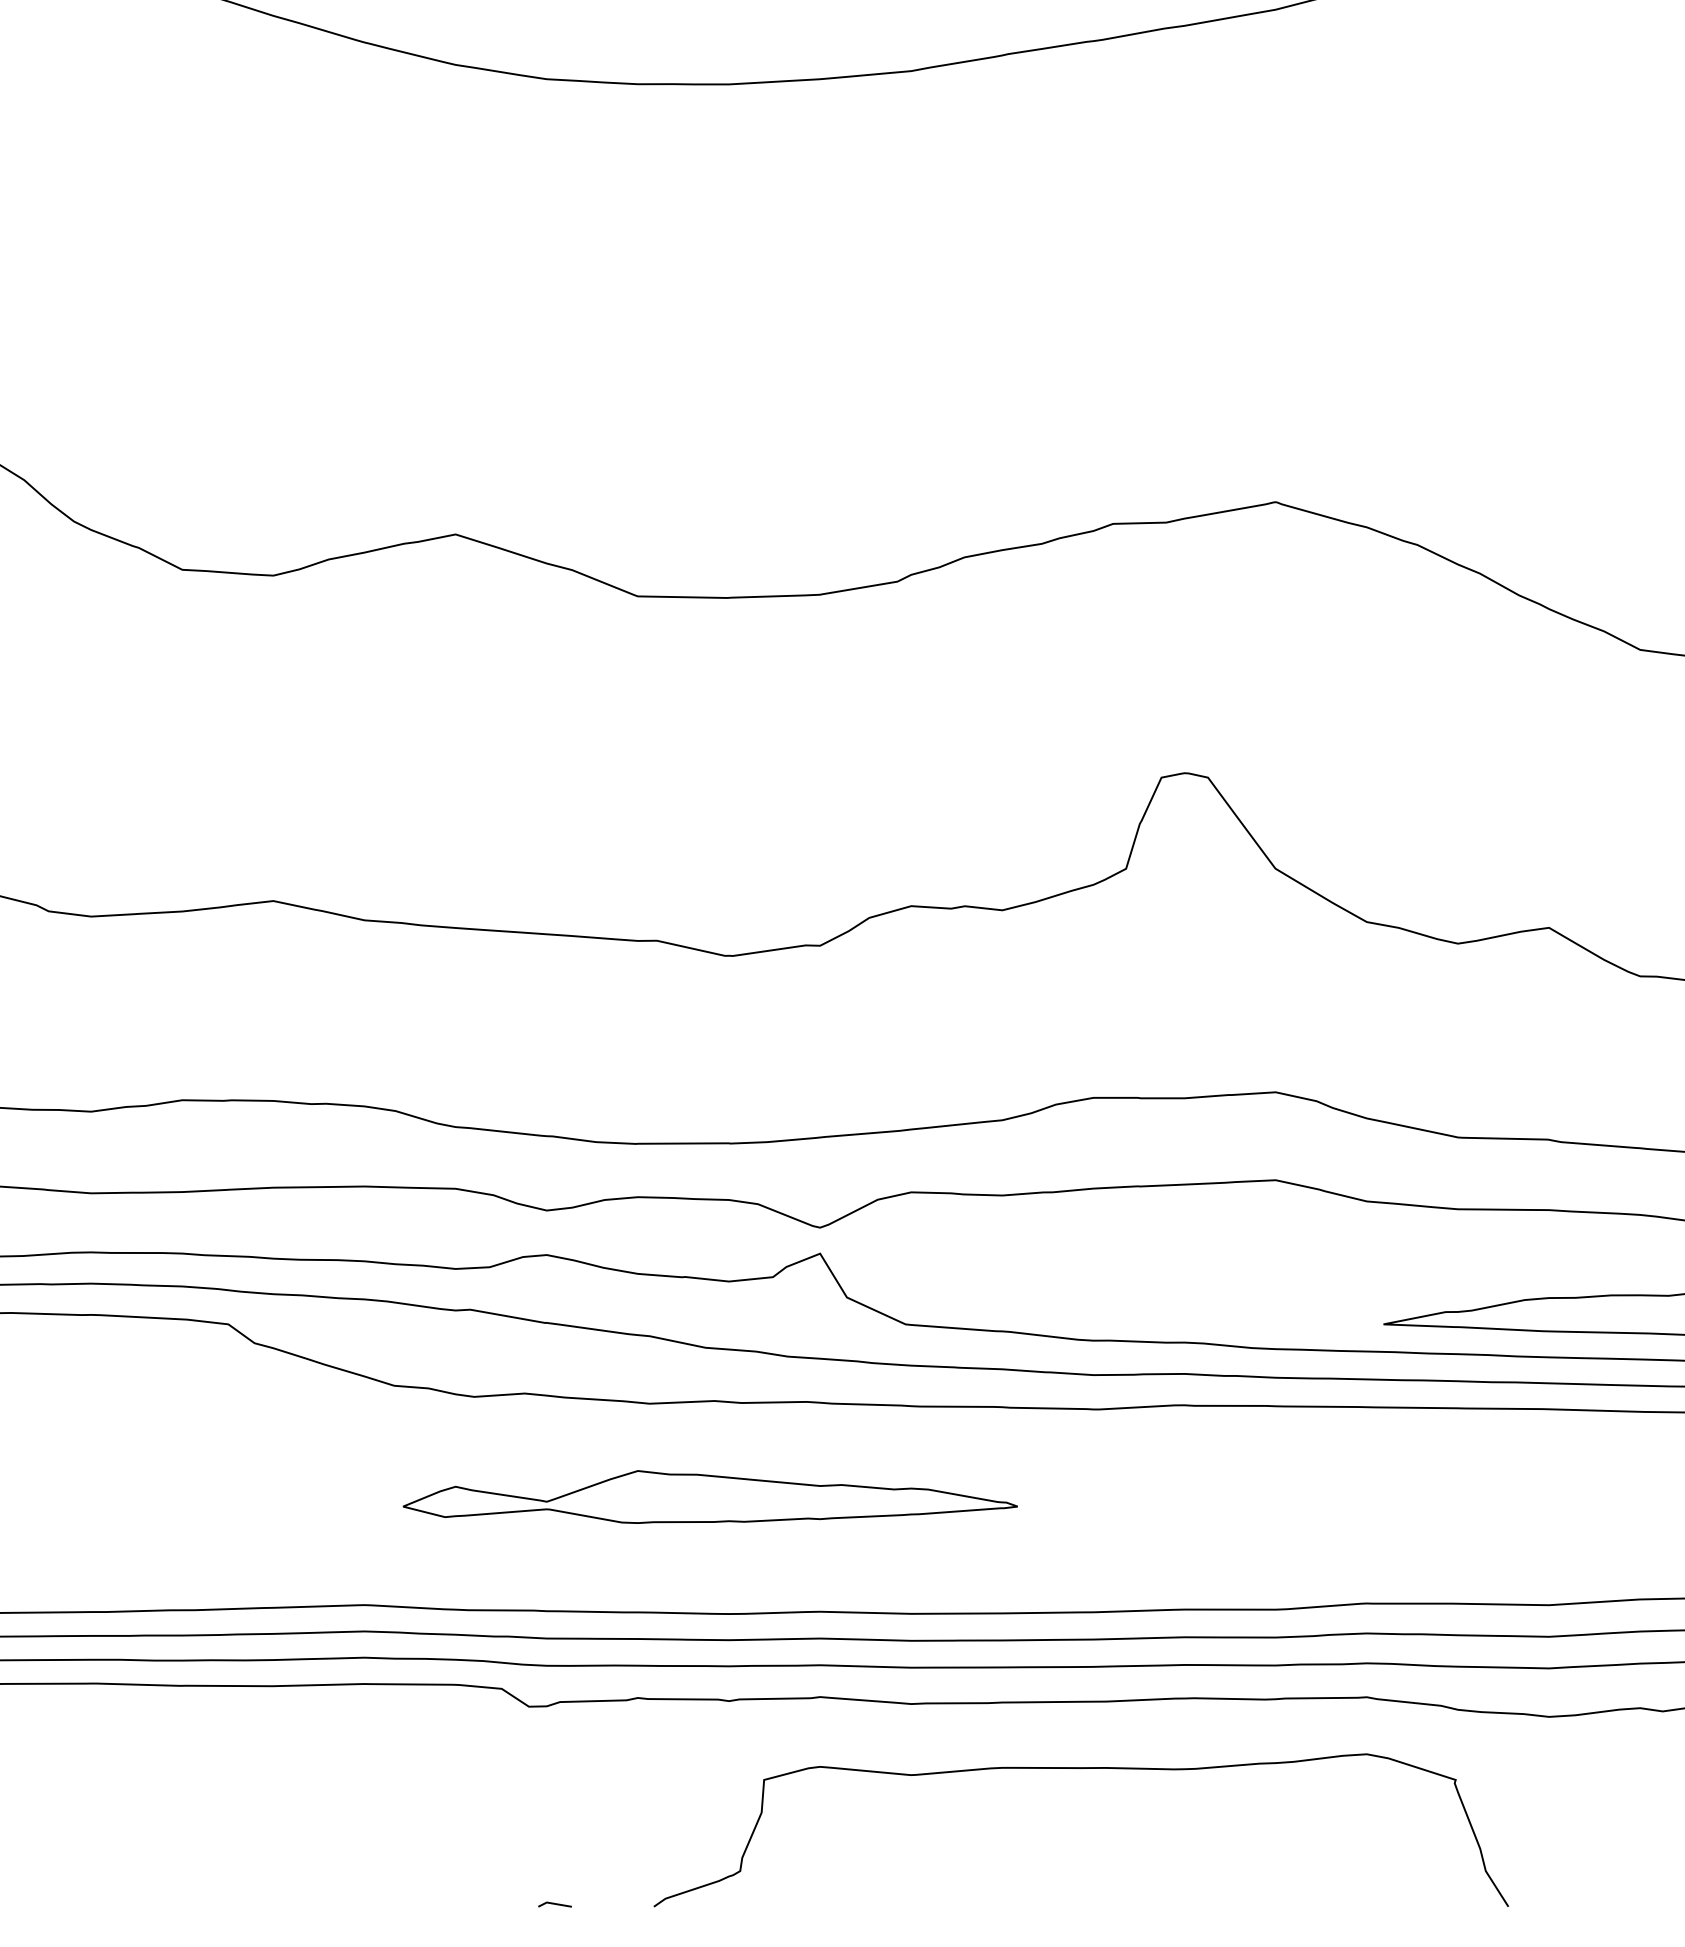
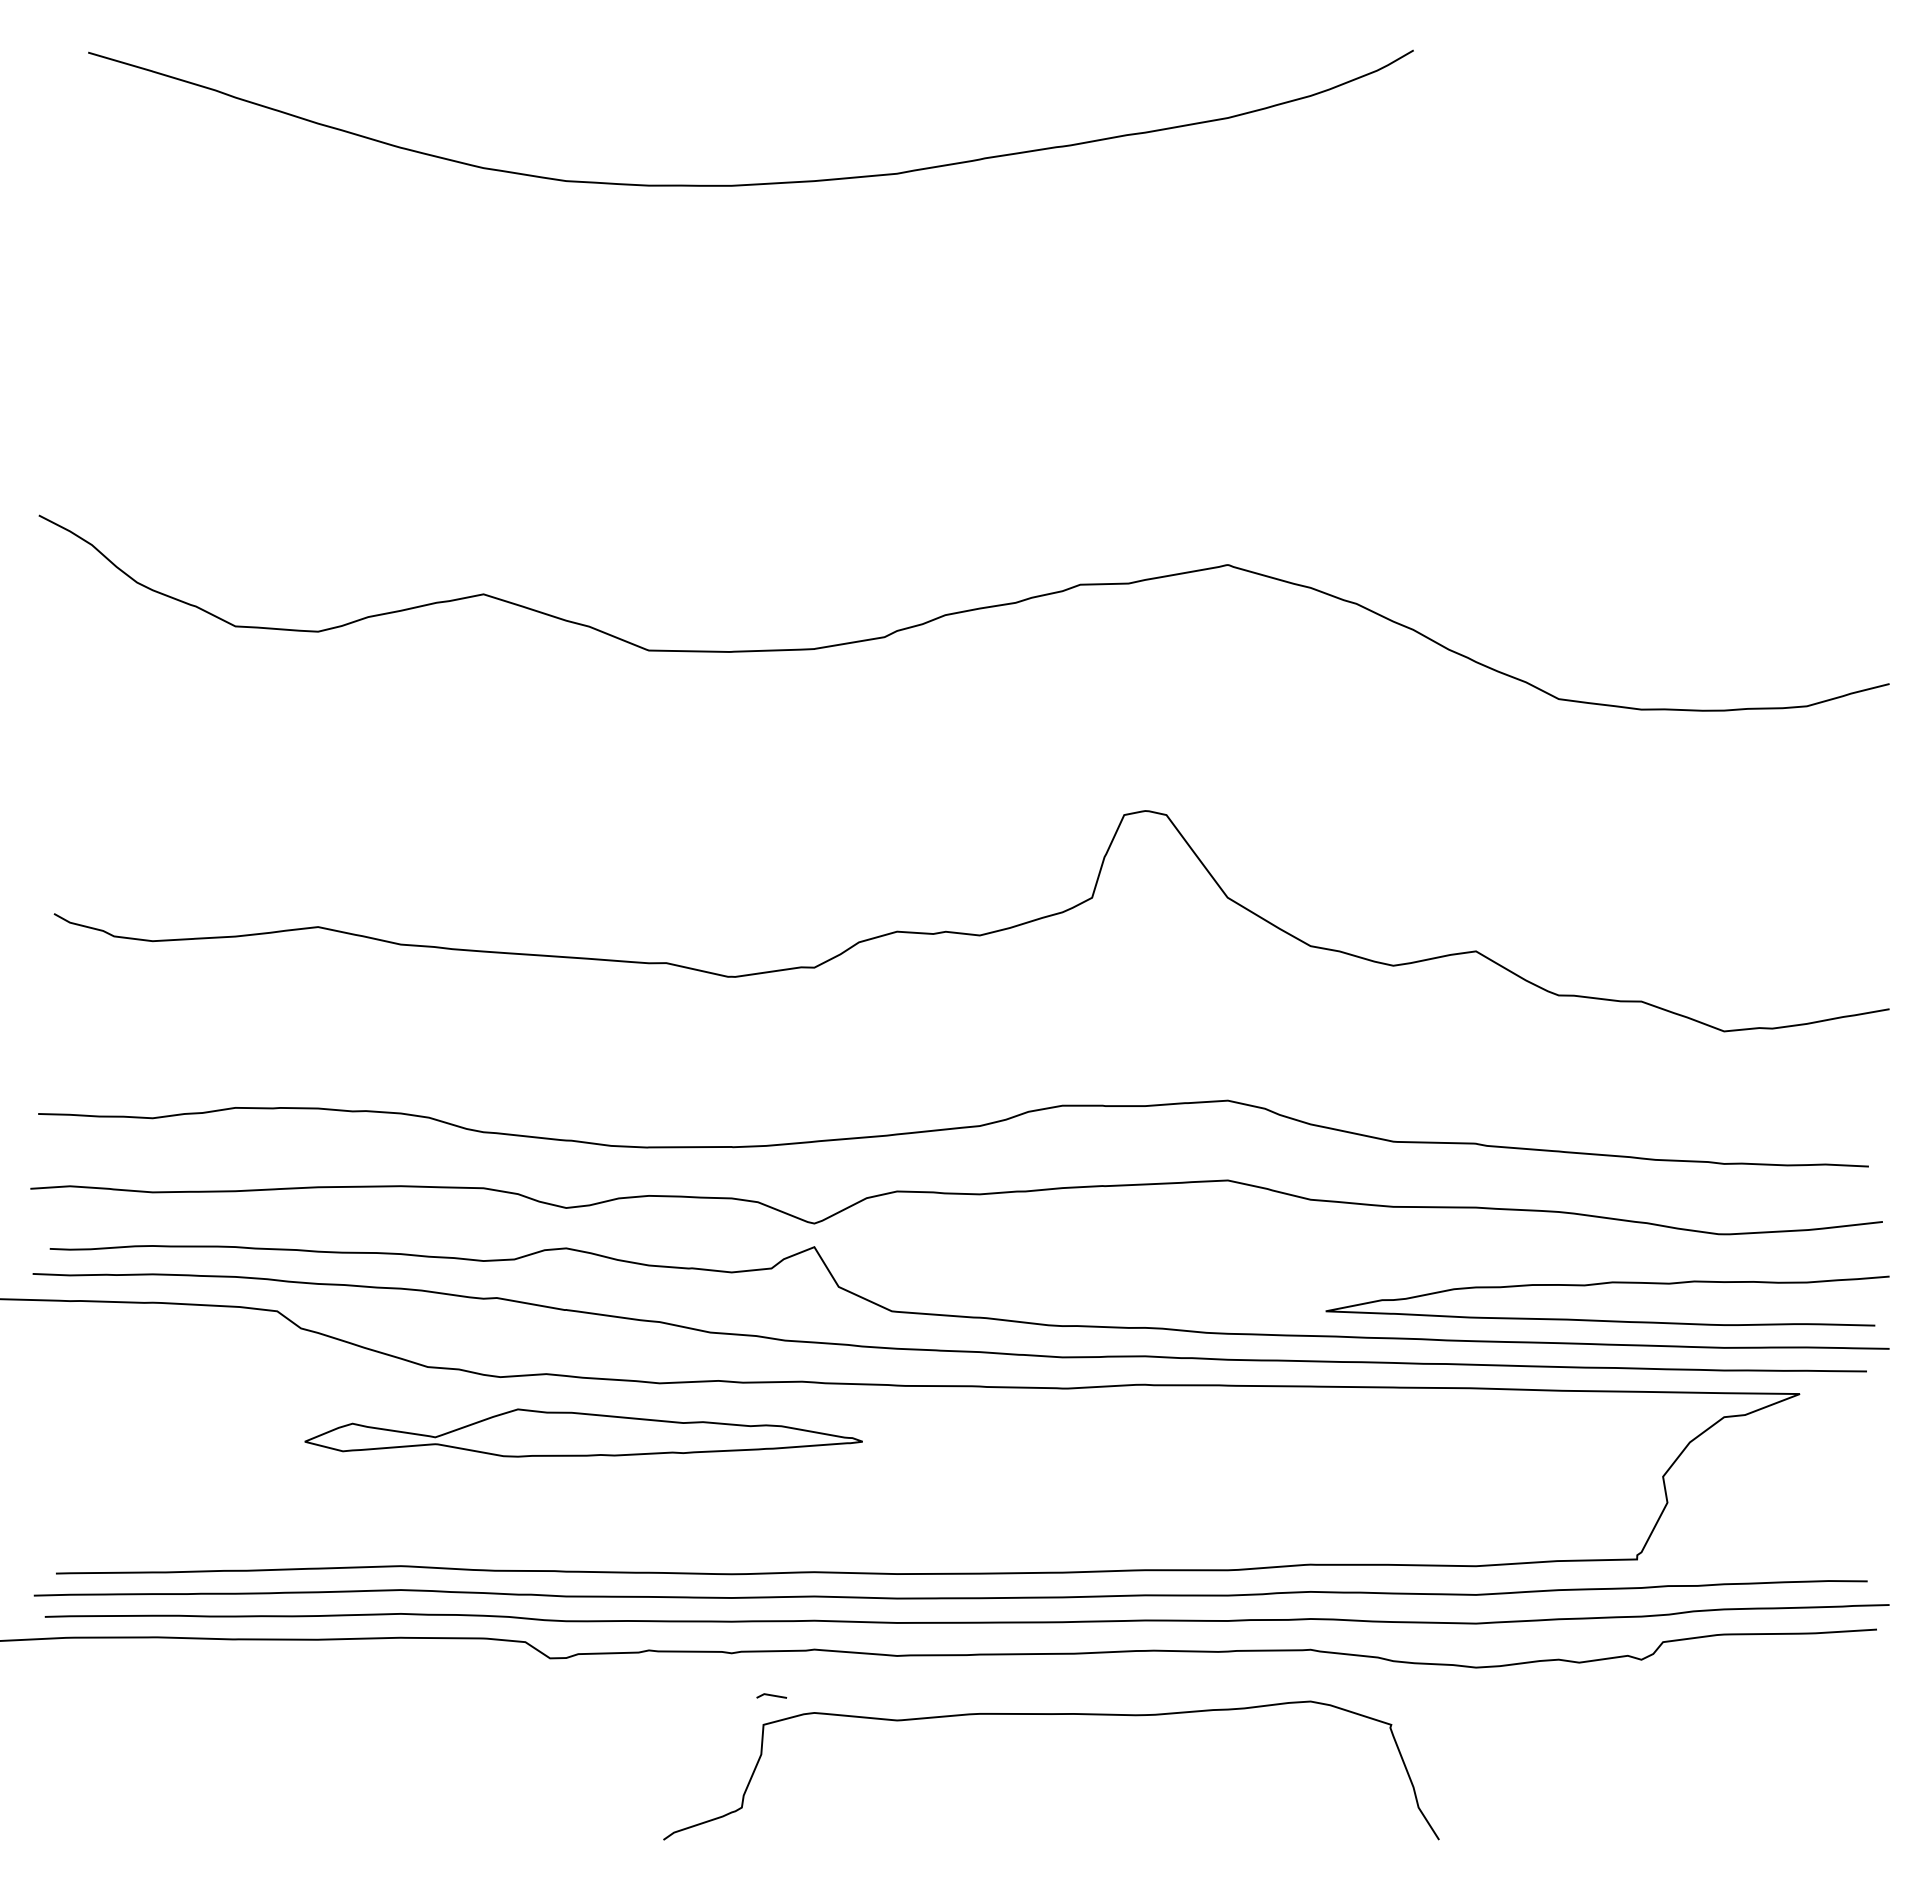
part: (710, 1496) -> (583, 1432), moved
line: (554, 1904) -> (771, 1695), moved

